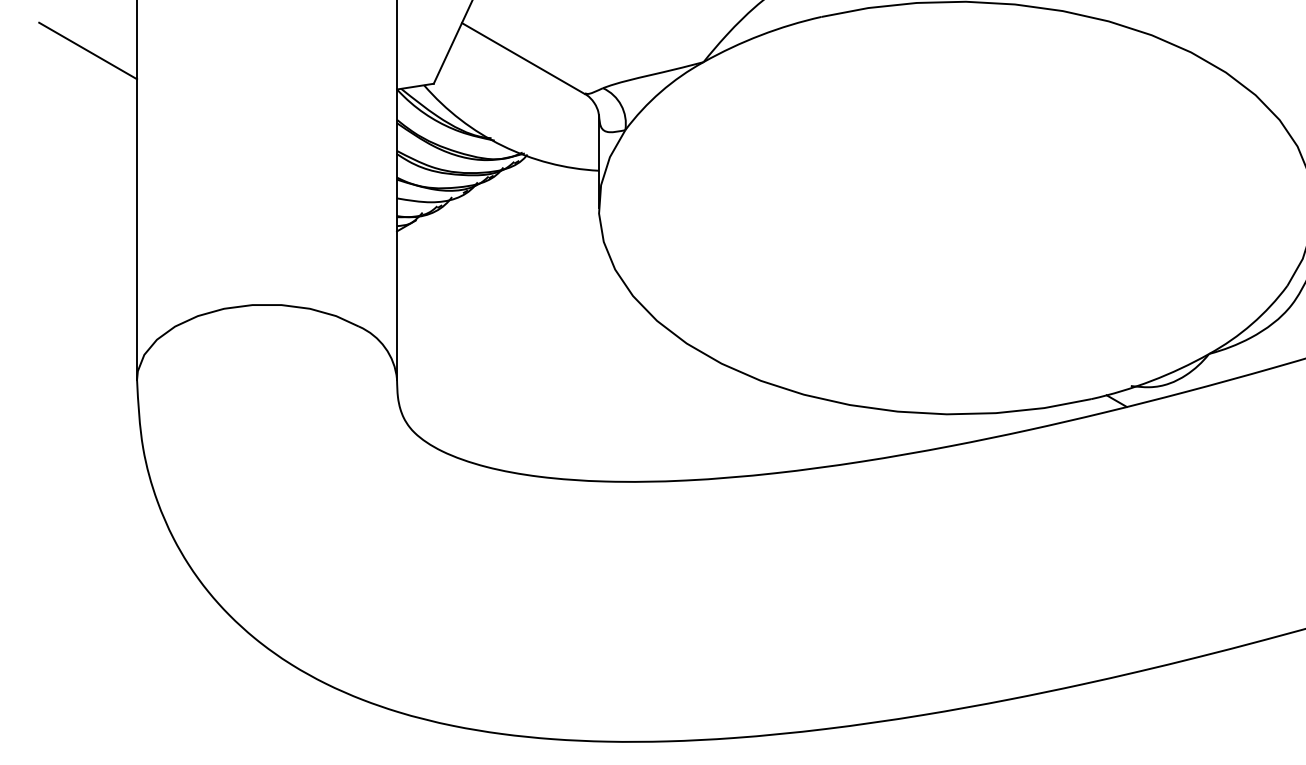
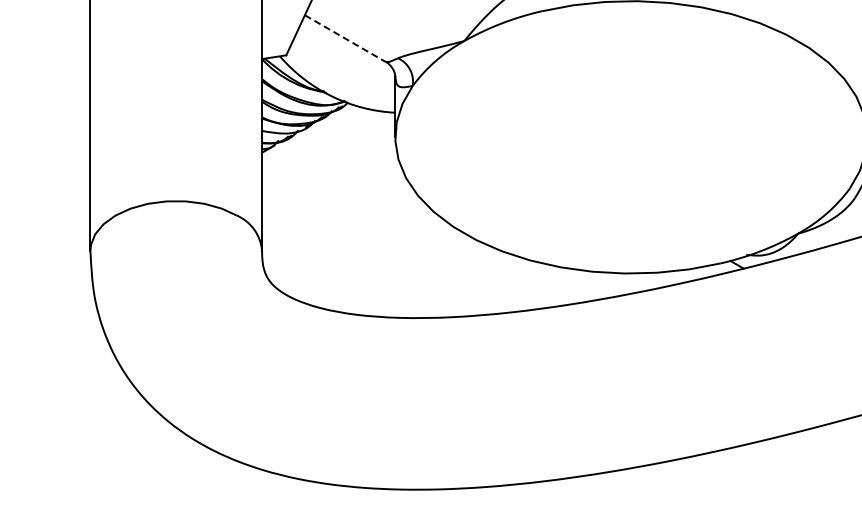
line: (87, 50) -> (57, 33), removed
line: (523, 58) -> (345, 38), solid -> dashed

